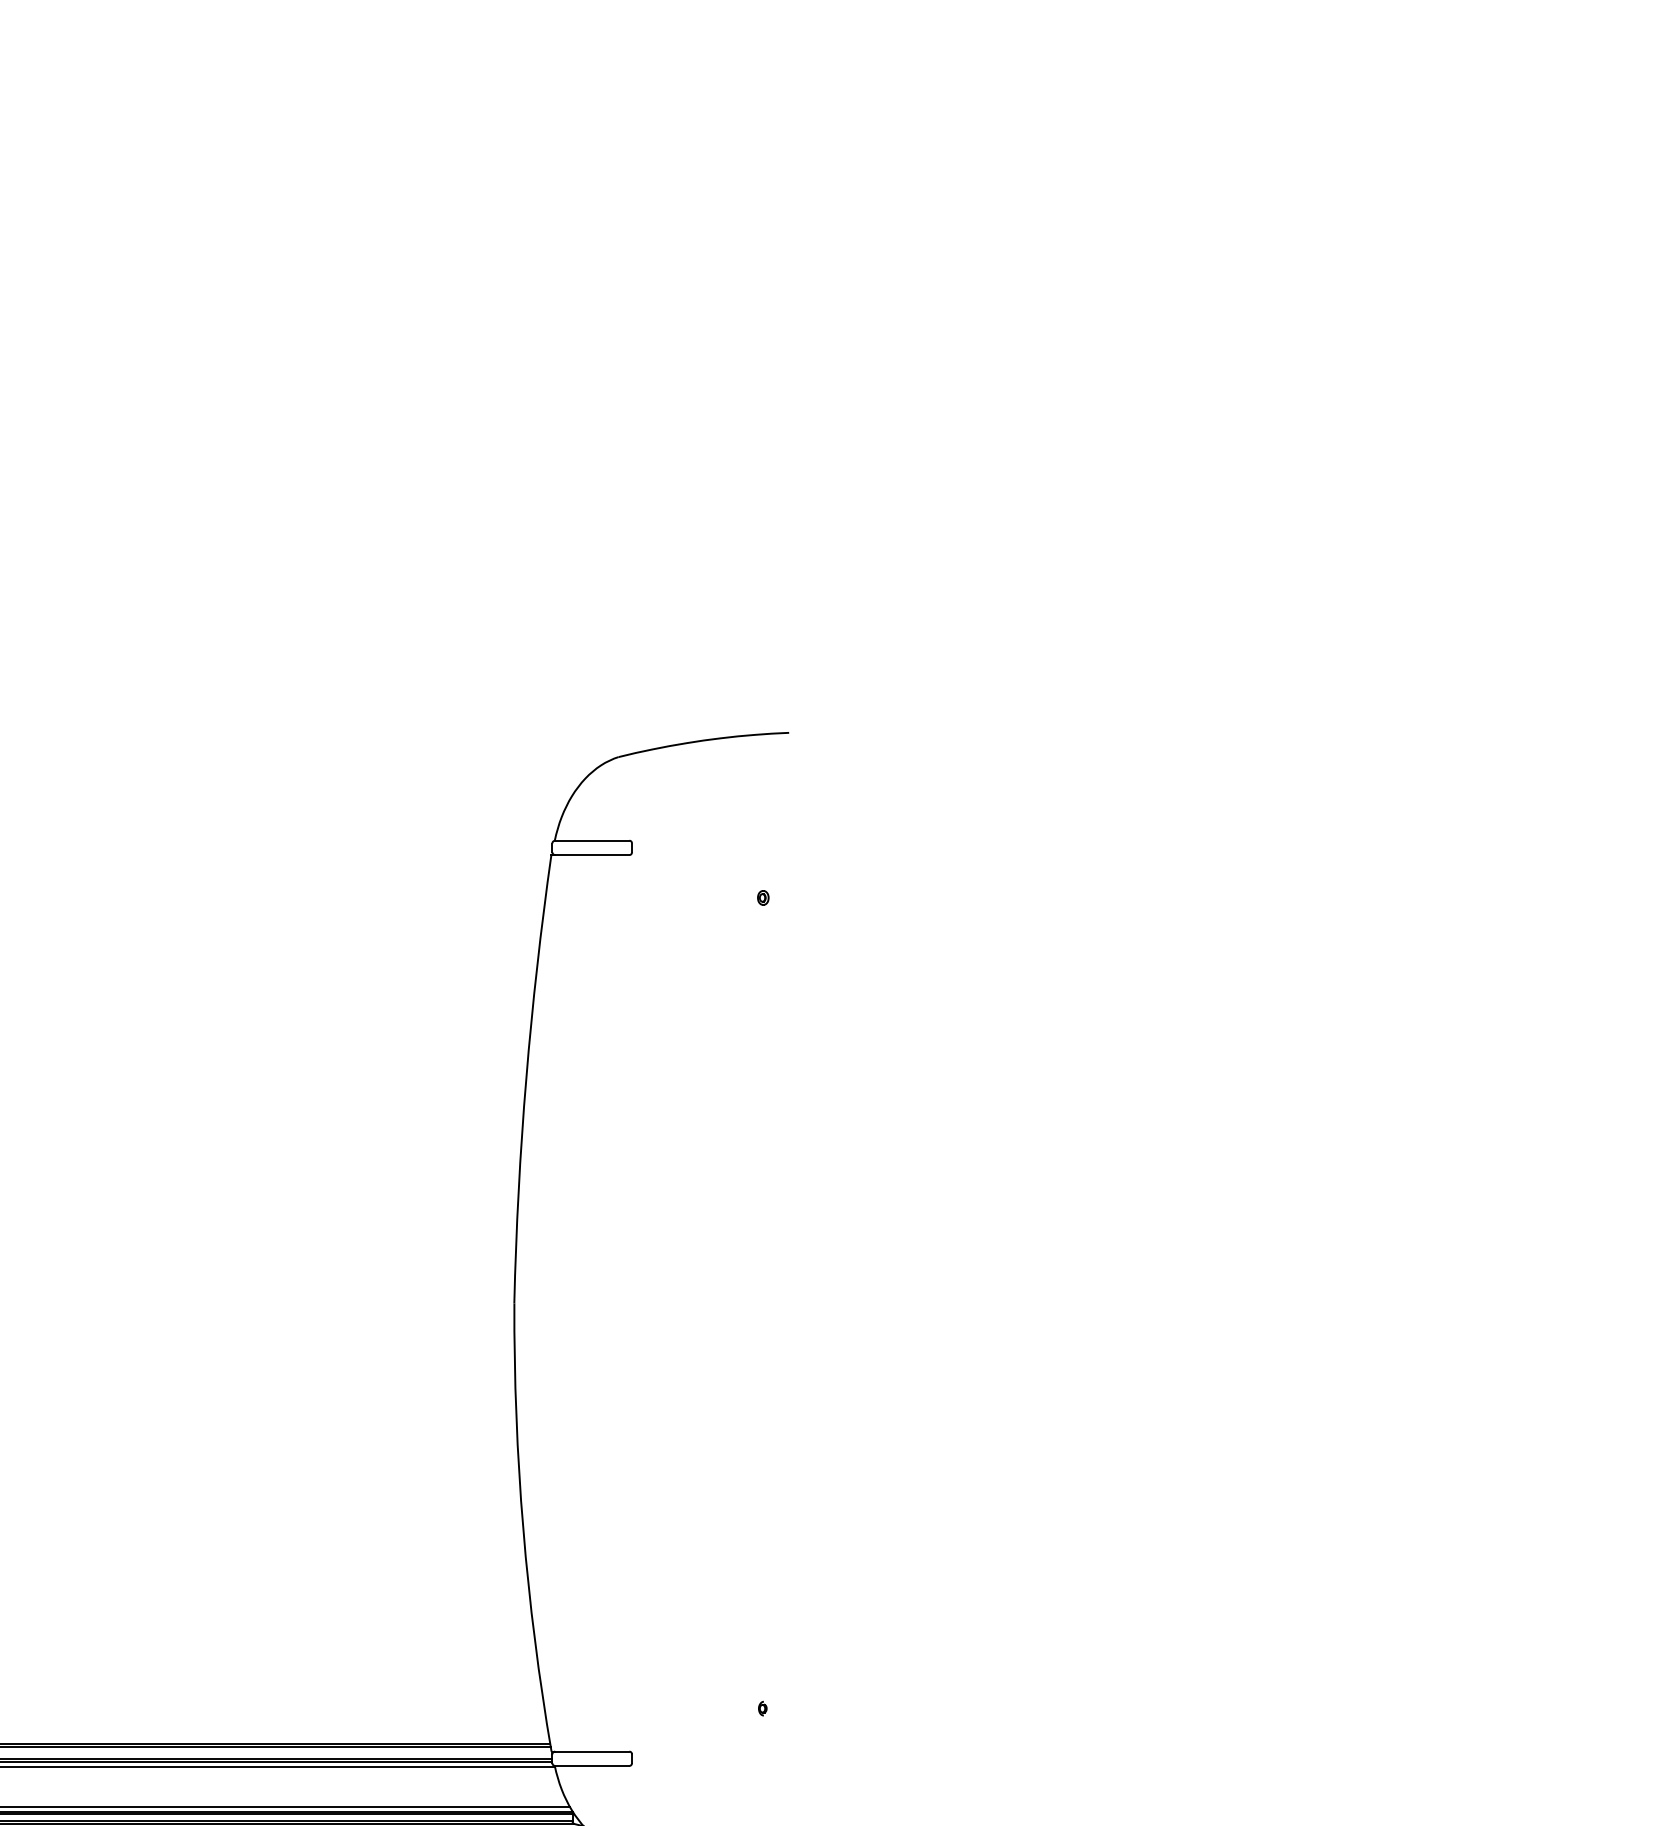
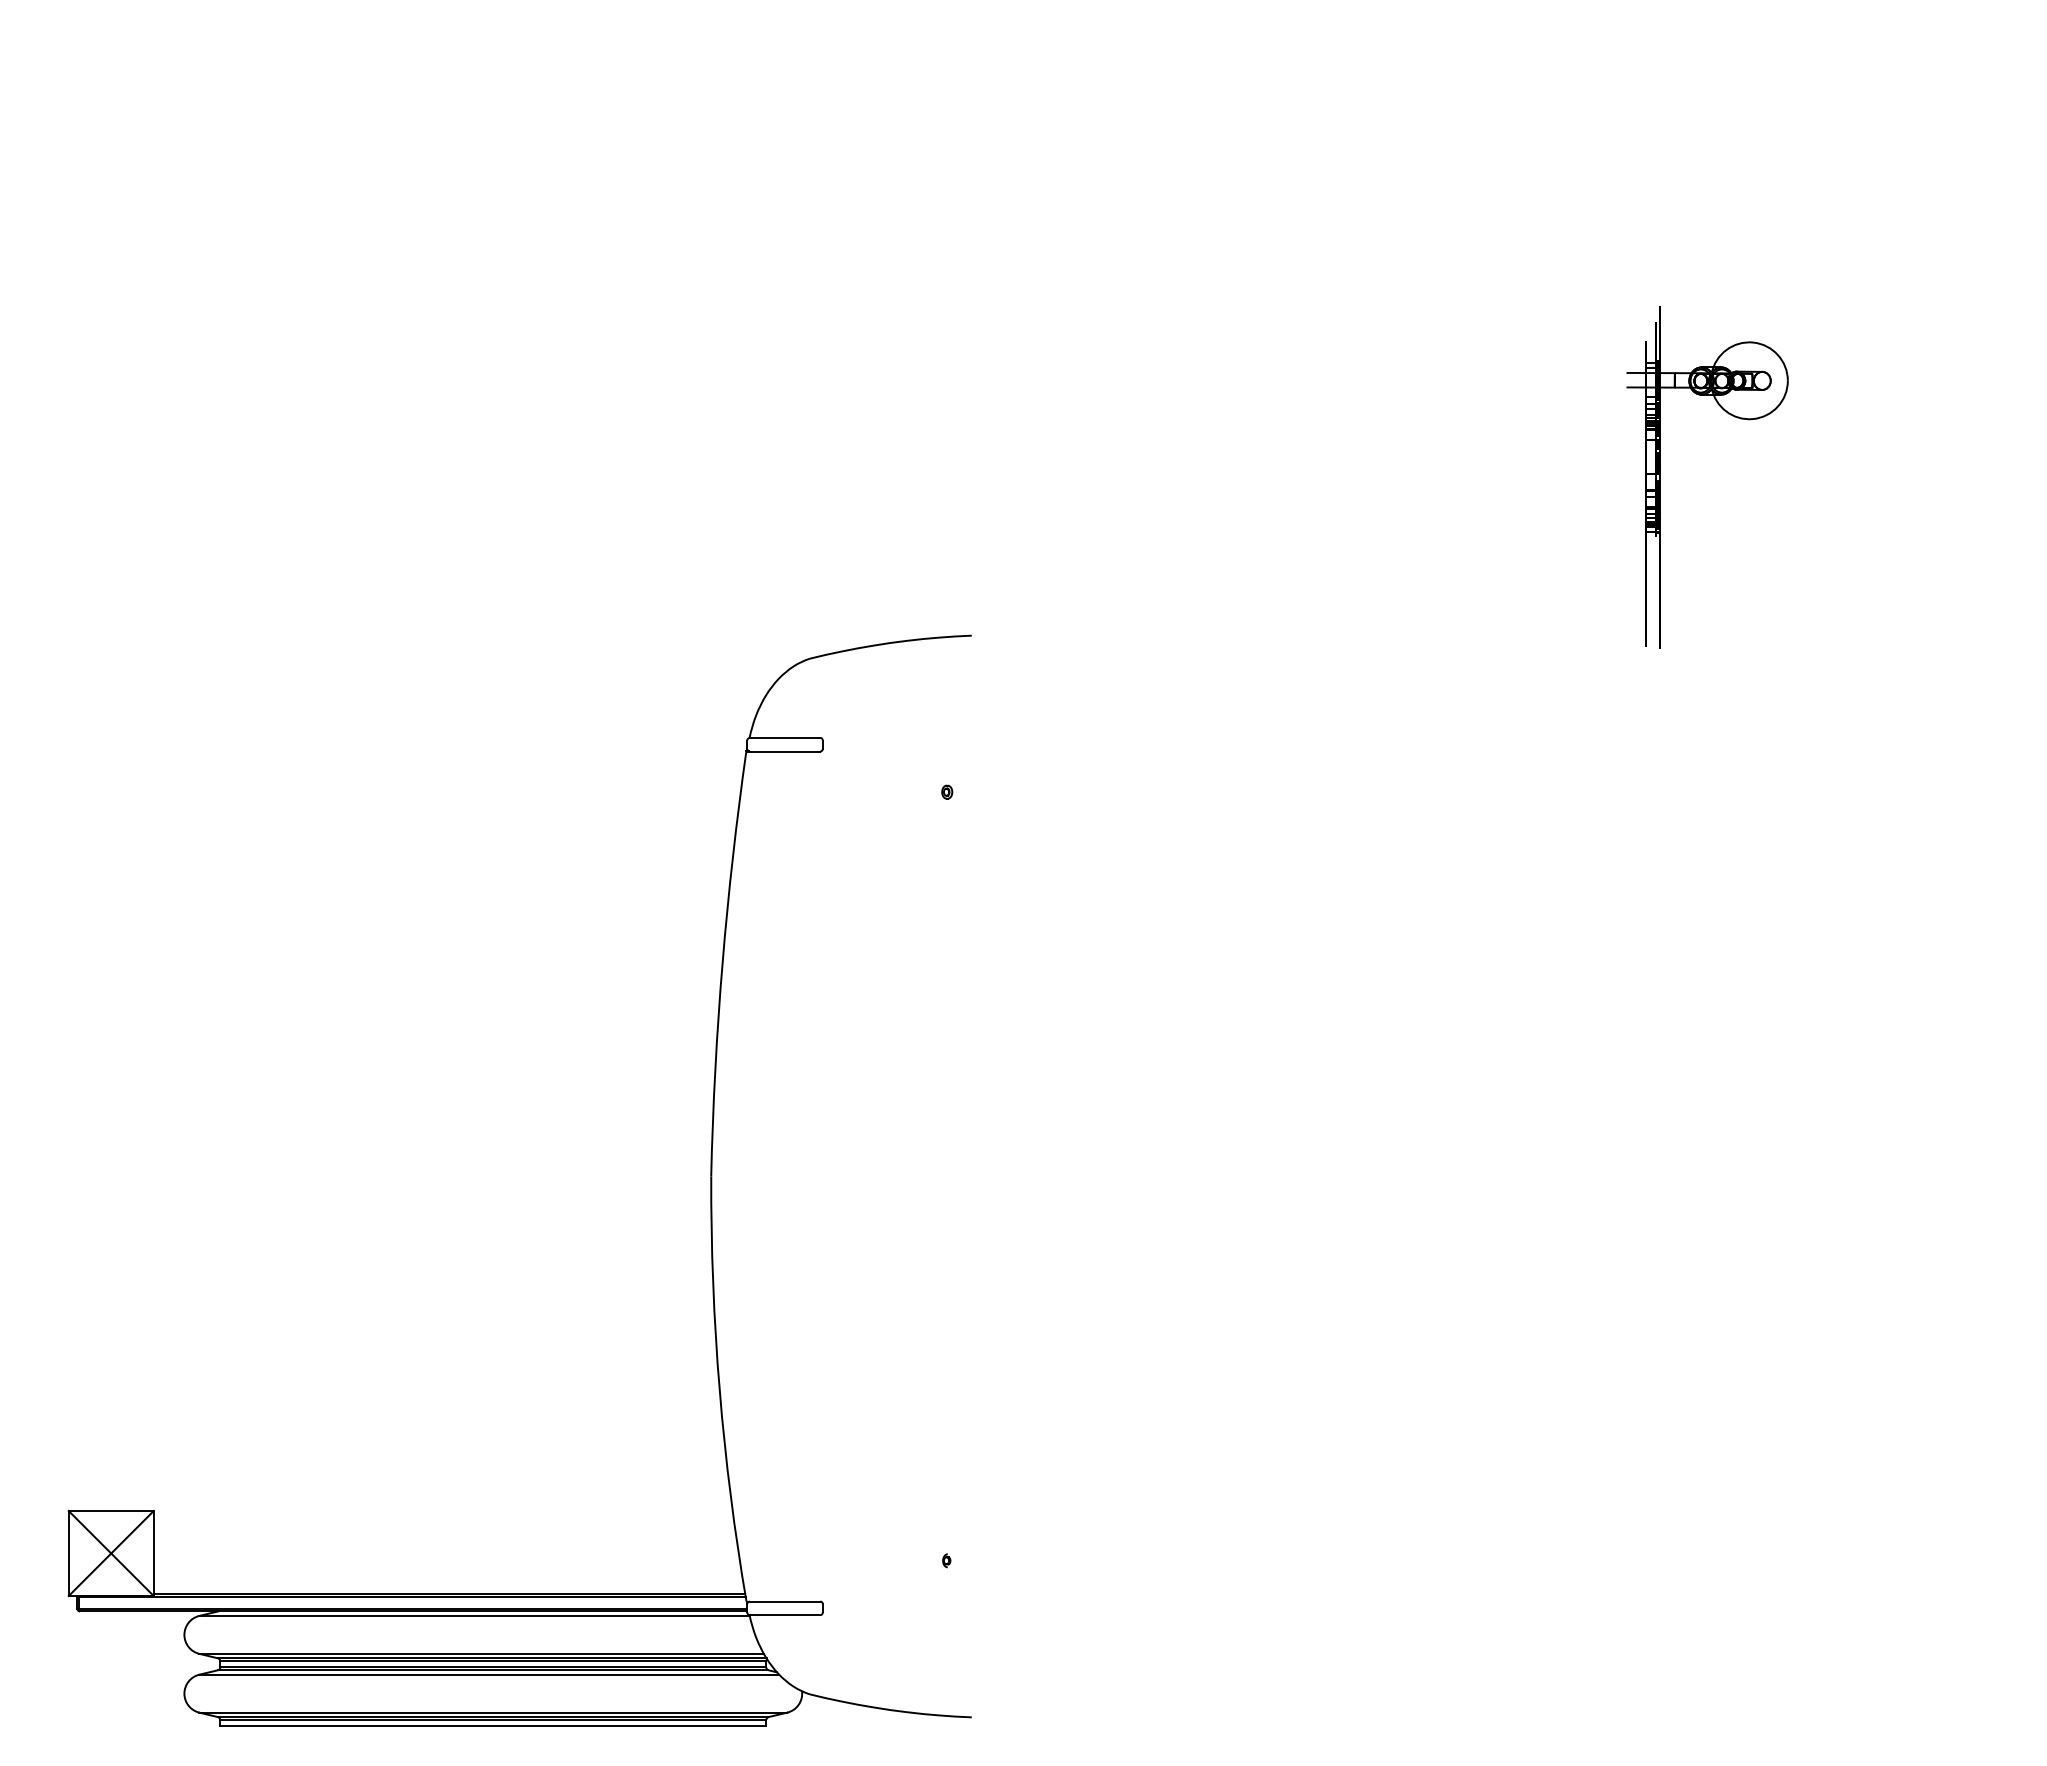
part: (1515, 565) -> (1660, 477), added

